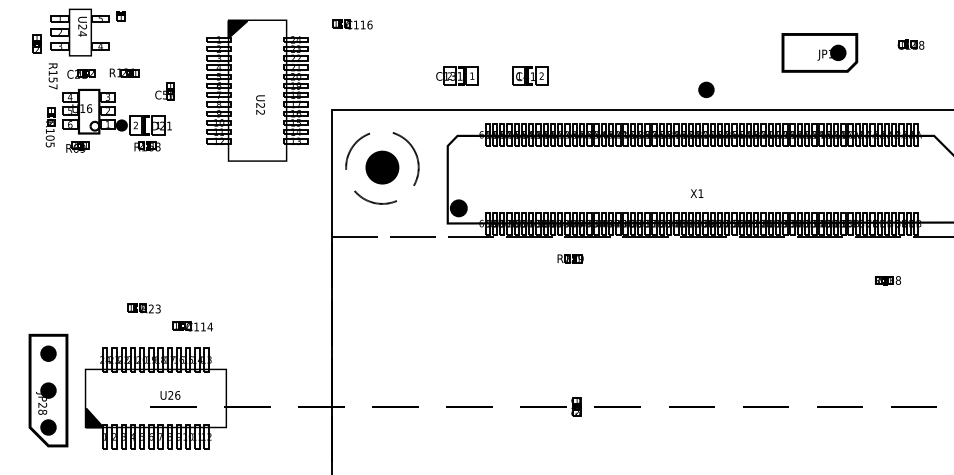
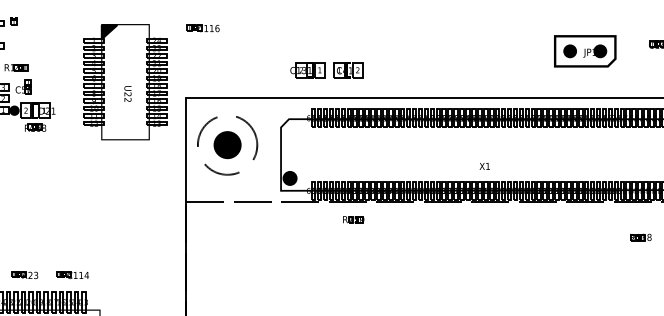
part: (457, 75) -> (307, 69), moved
part: (706, 89) -> (570, 51), moved
part: (164, 91) -> (23, 86), moved
part: (570, 258) -> (353, 219), moved
part: (143, 308) -> (24, 275), moved

